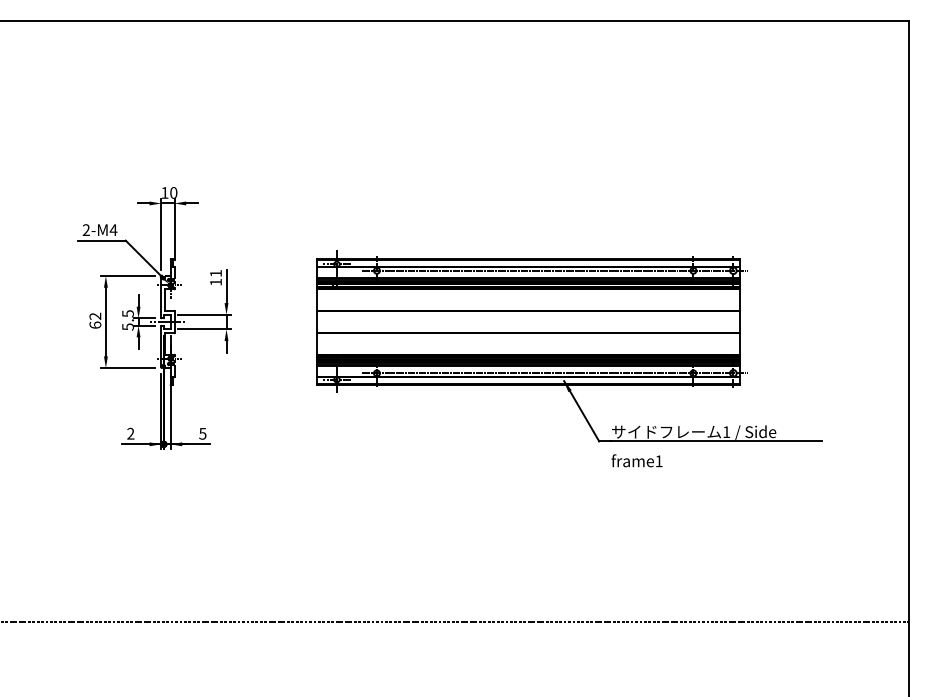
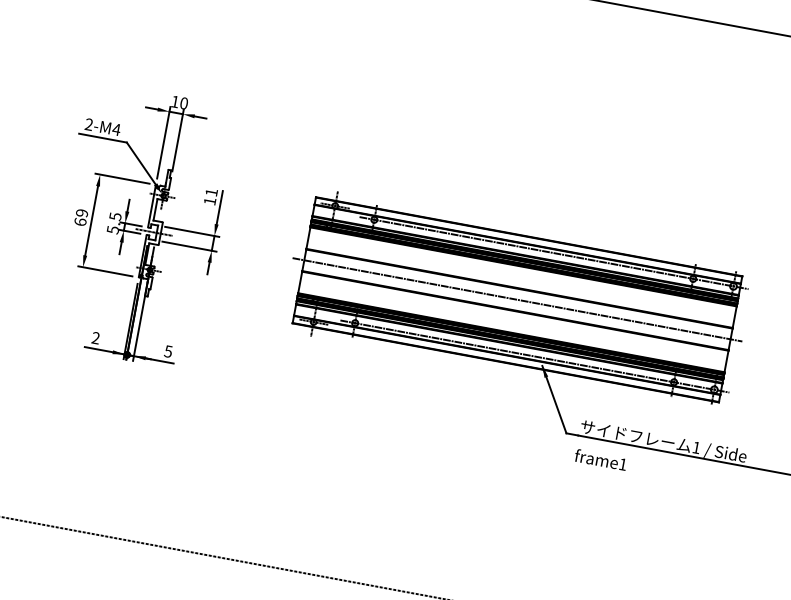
text: (95, 315) -> (82, 212), 62 -> 69
line: (528, 322) -> (517, 300), added

